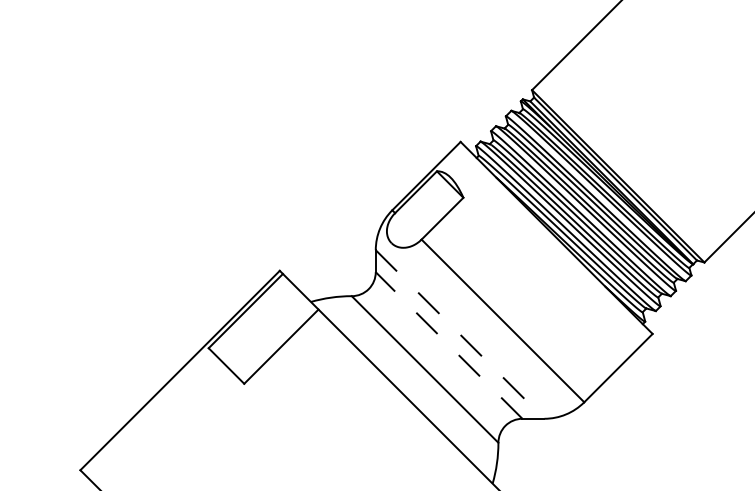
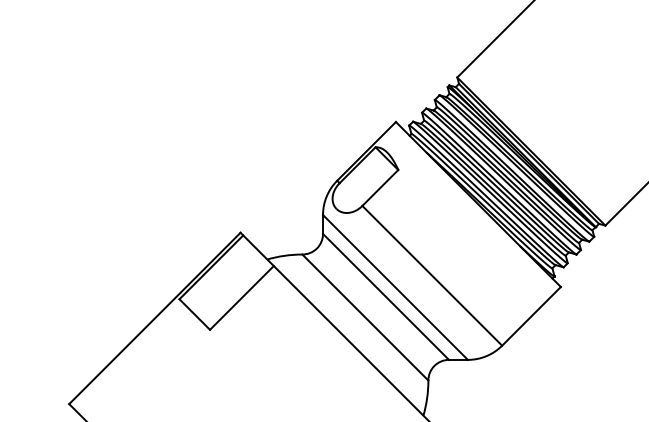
line: (460, 334) -> (395, 287), dashed -> solid
line: (449, 345) -> (386, 296), dashed -> solid

